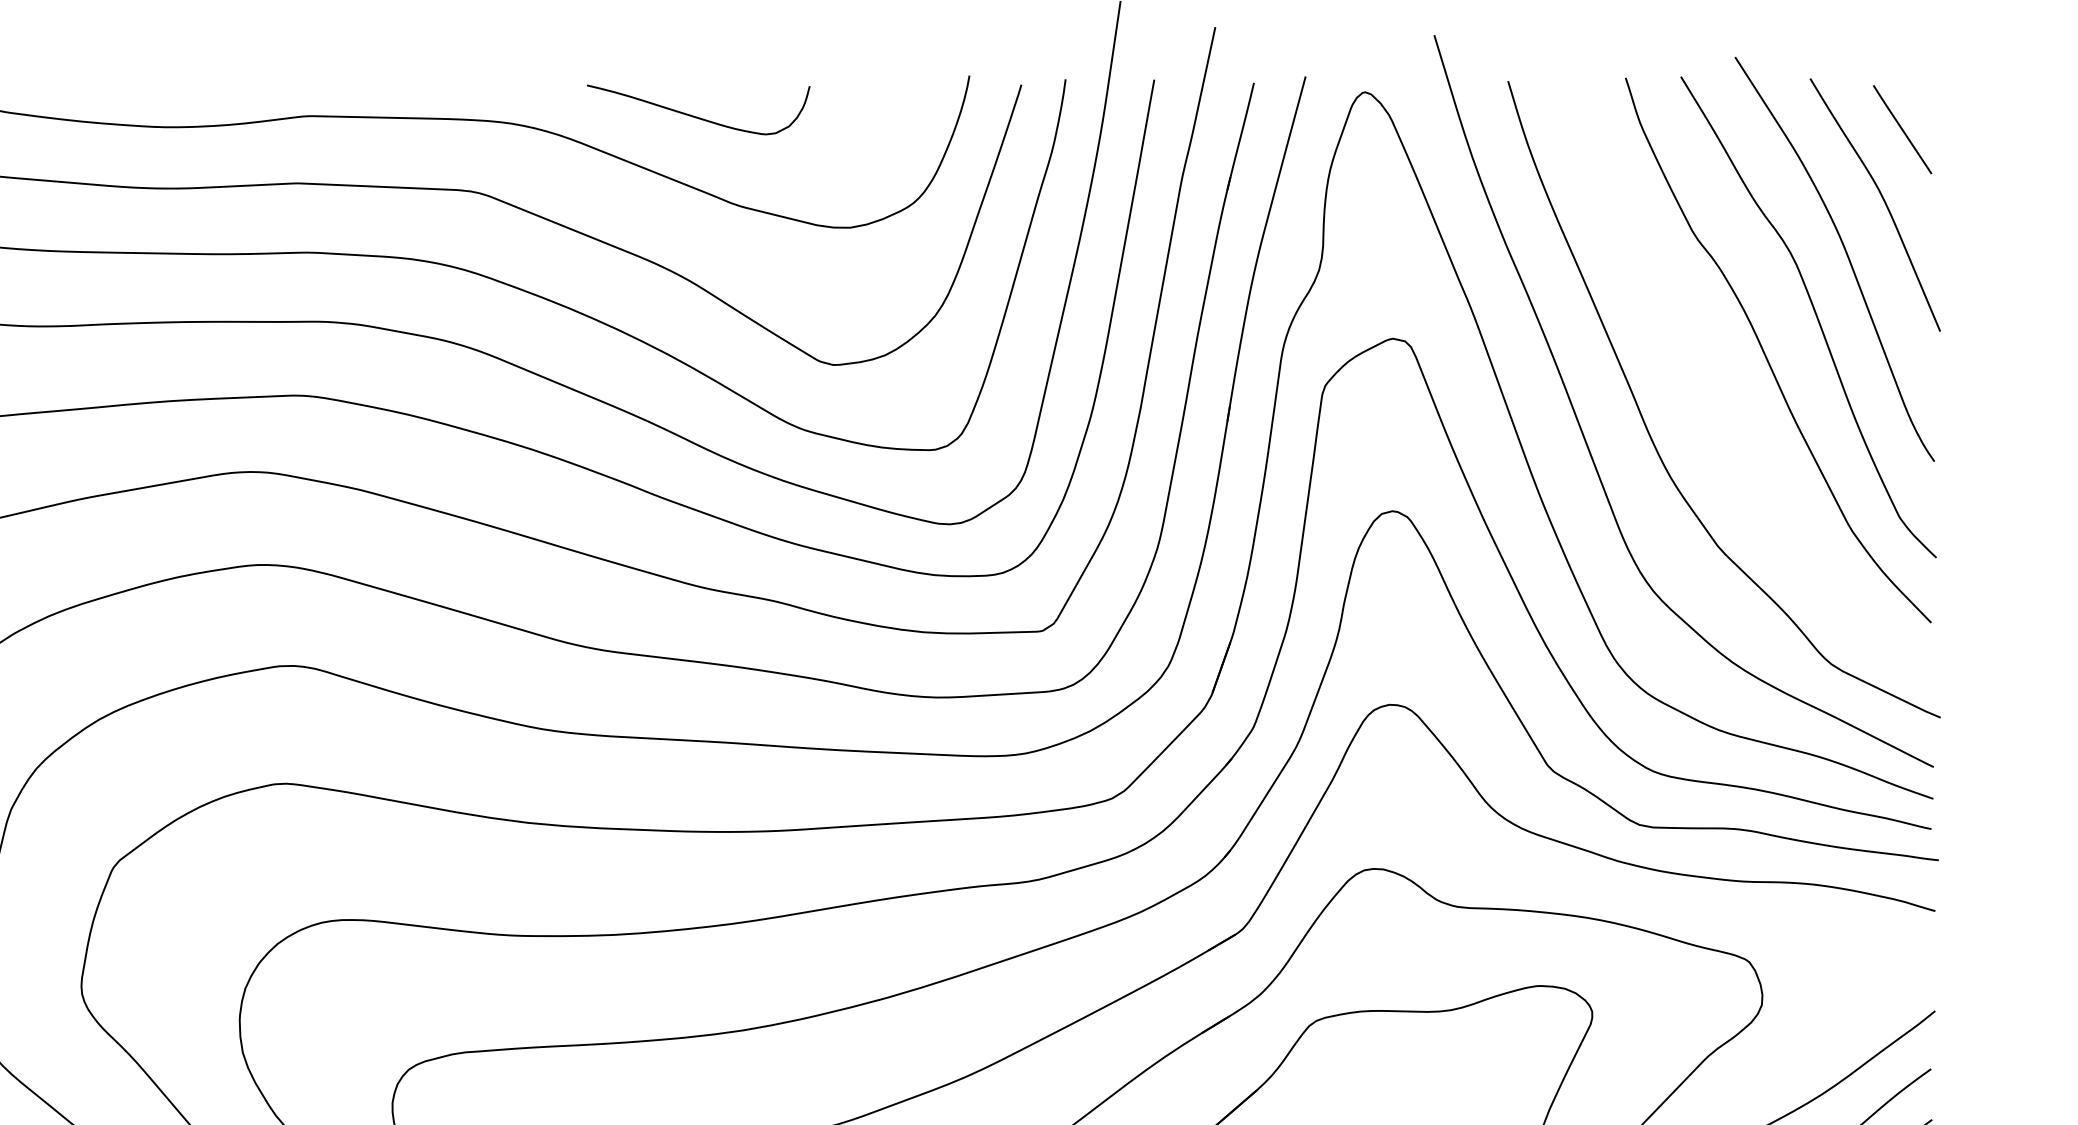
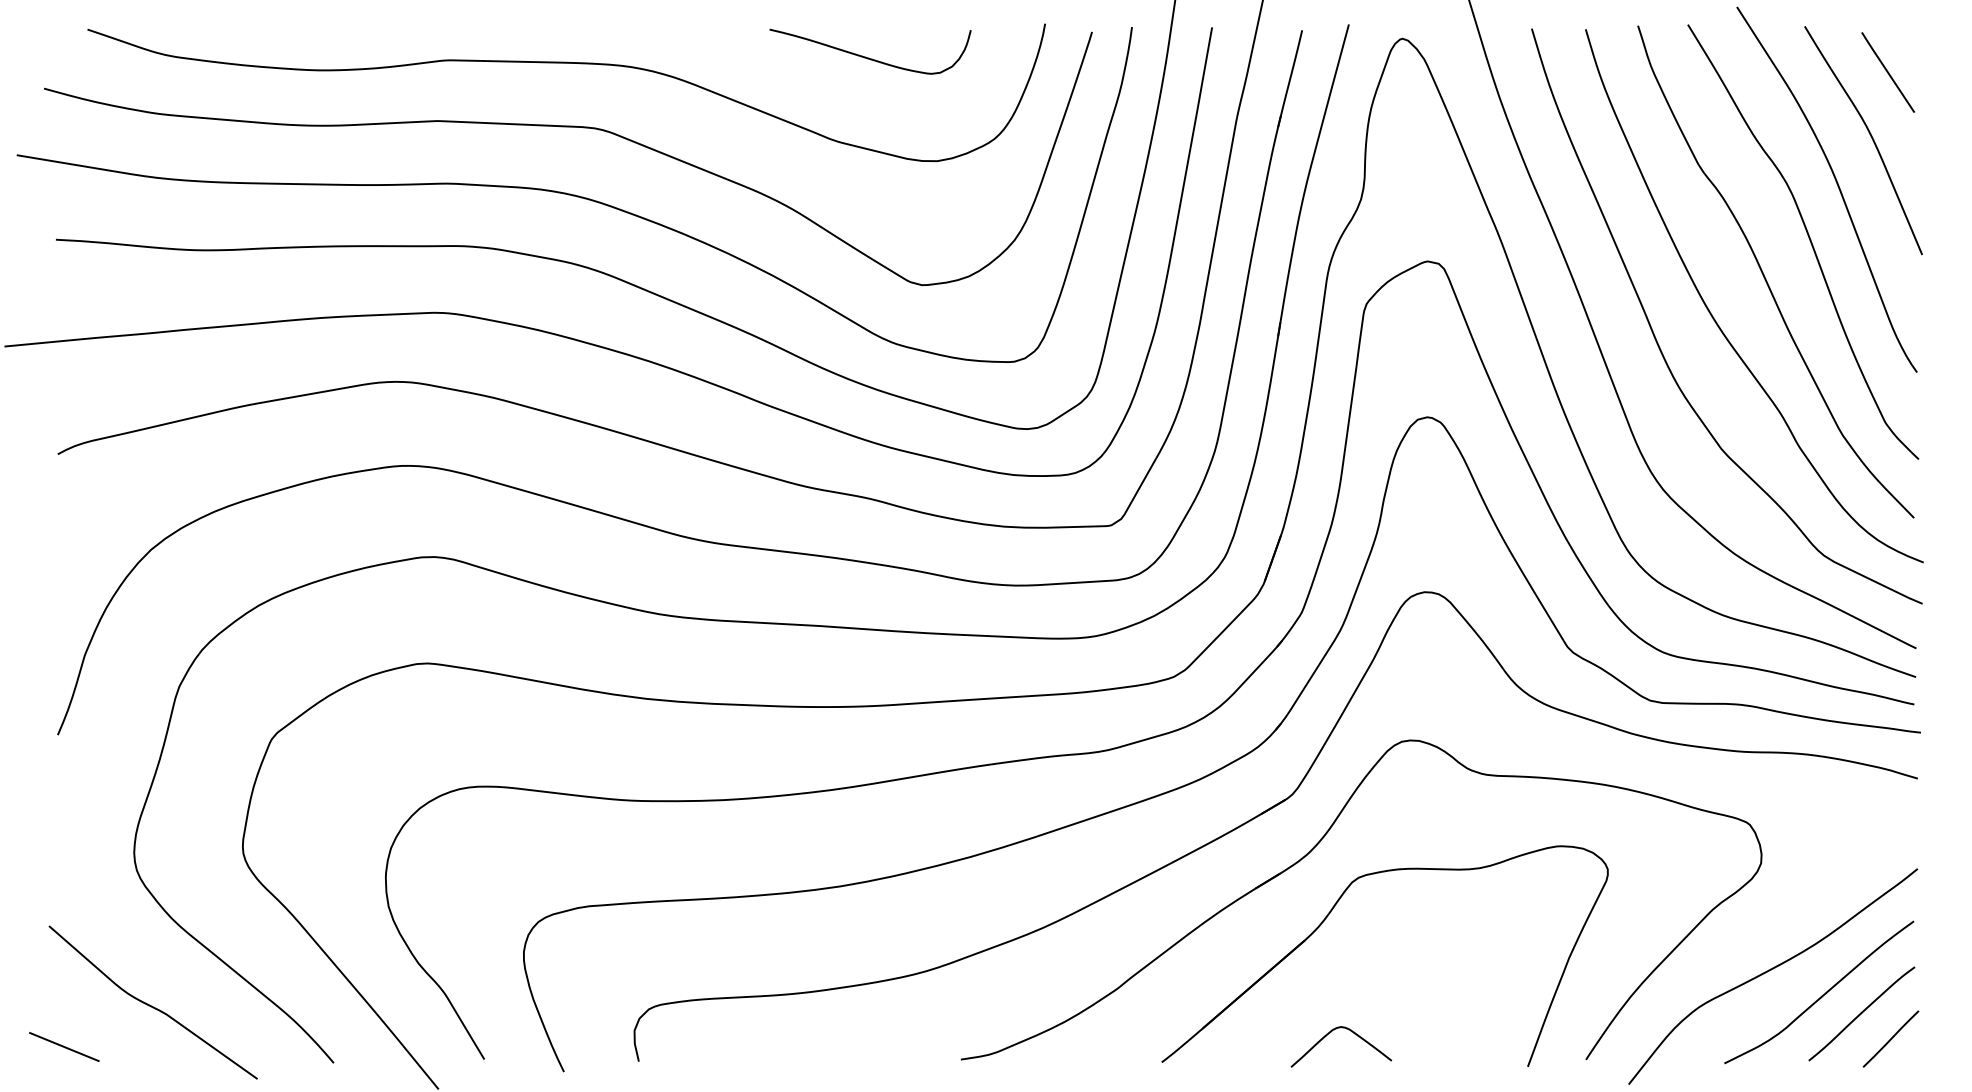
curve: (697, 116) -> (869, 57), moved
curve: (1713, 406) -> (1717, 322), added

